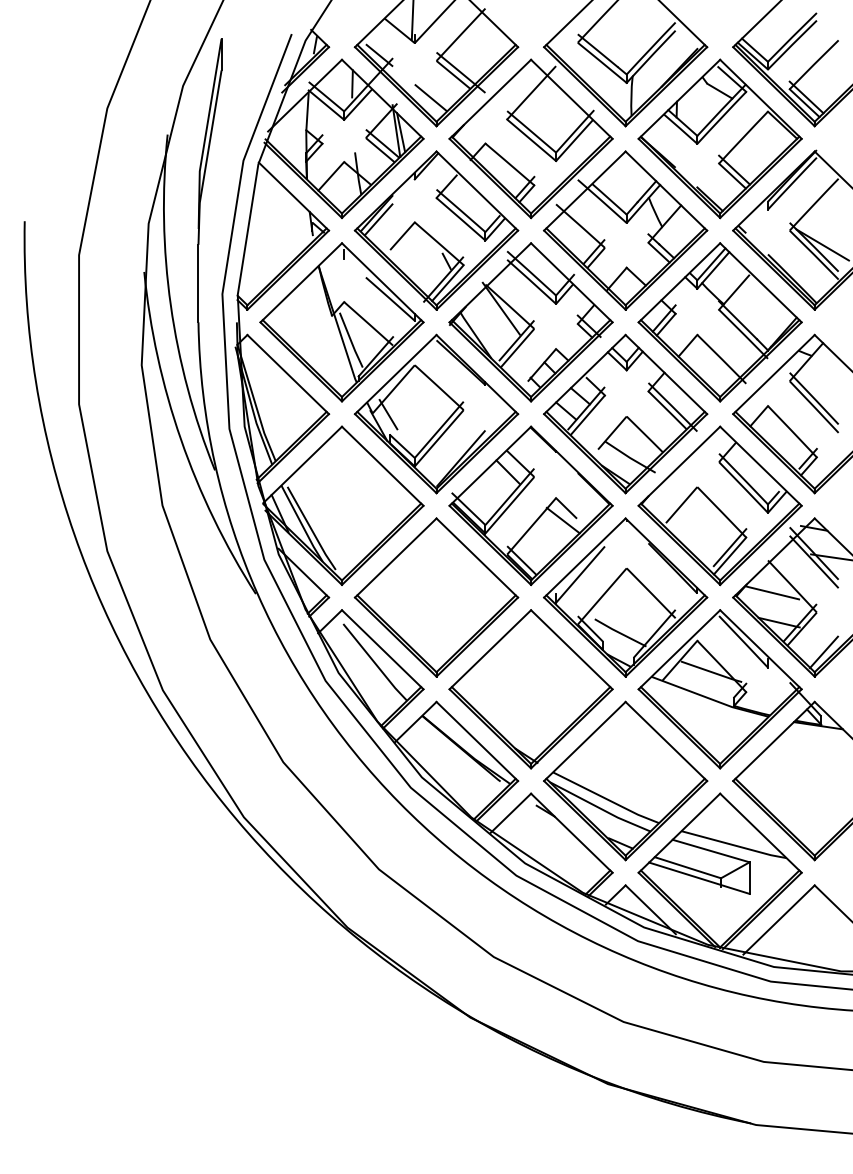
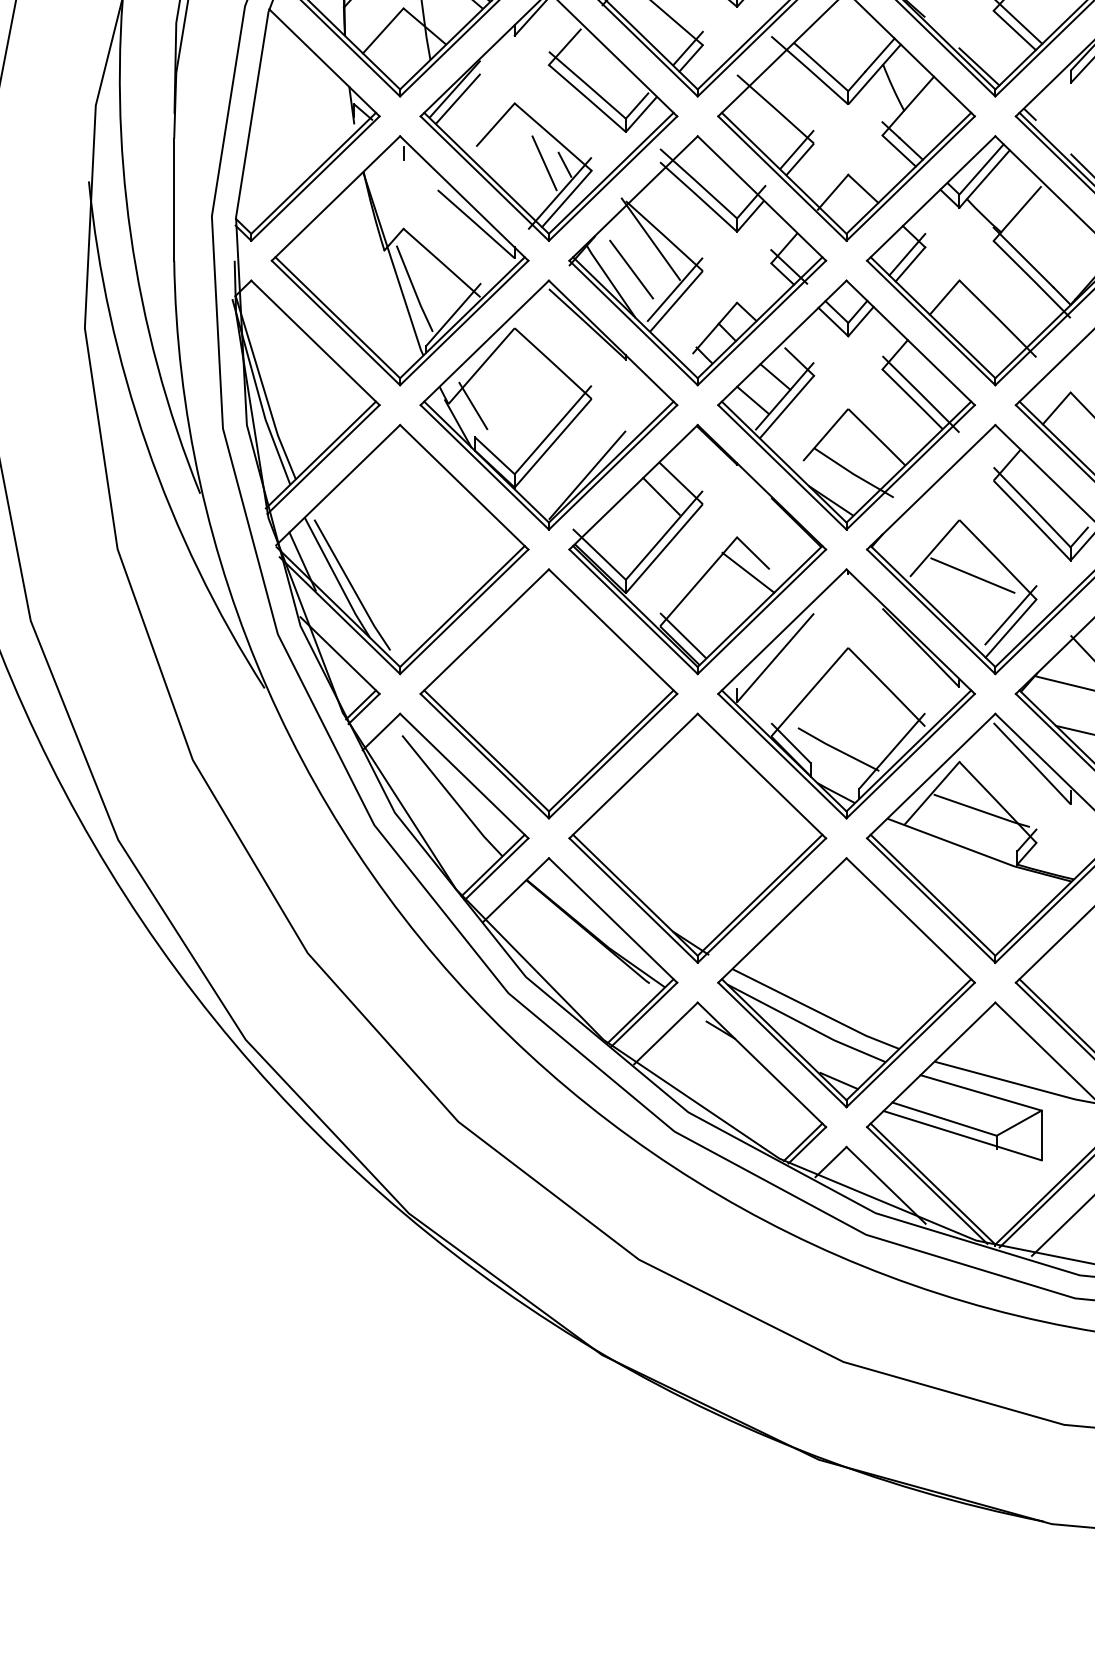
line: (433, 260) -> (544, 163), added
line: (488, 327) -> (630, 268), added
line: (705, 522) -> (972, 575), added

